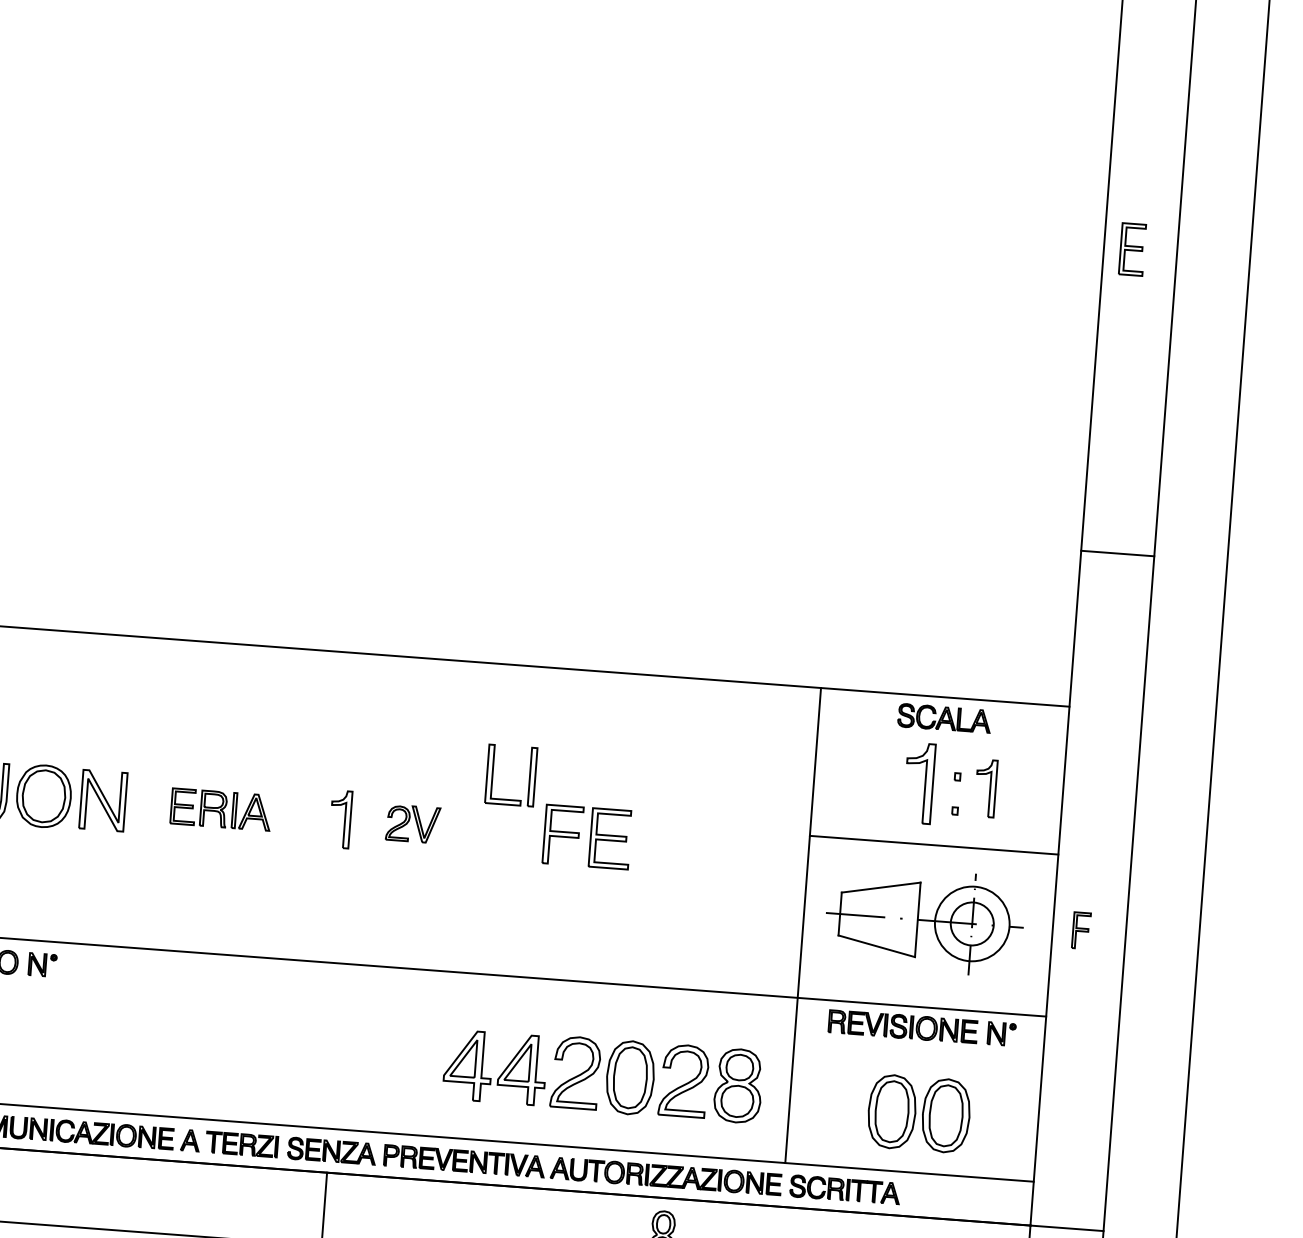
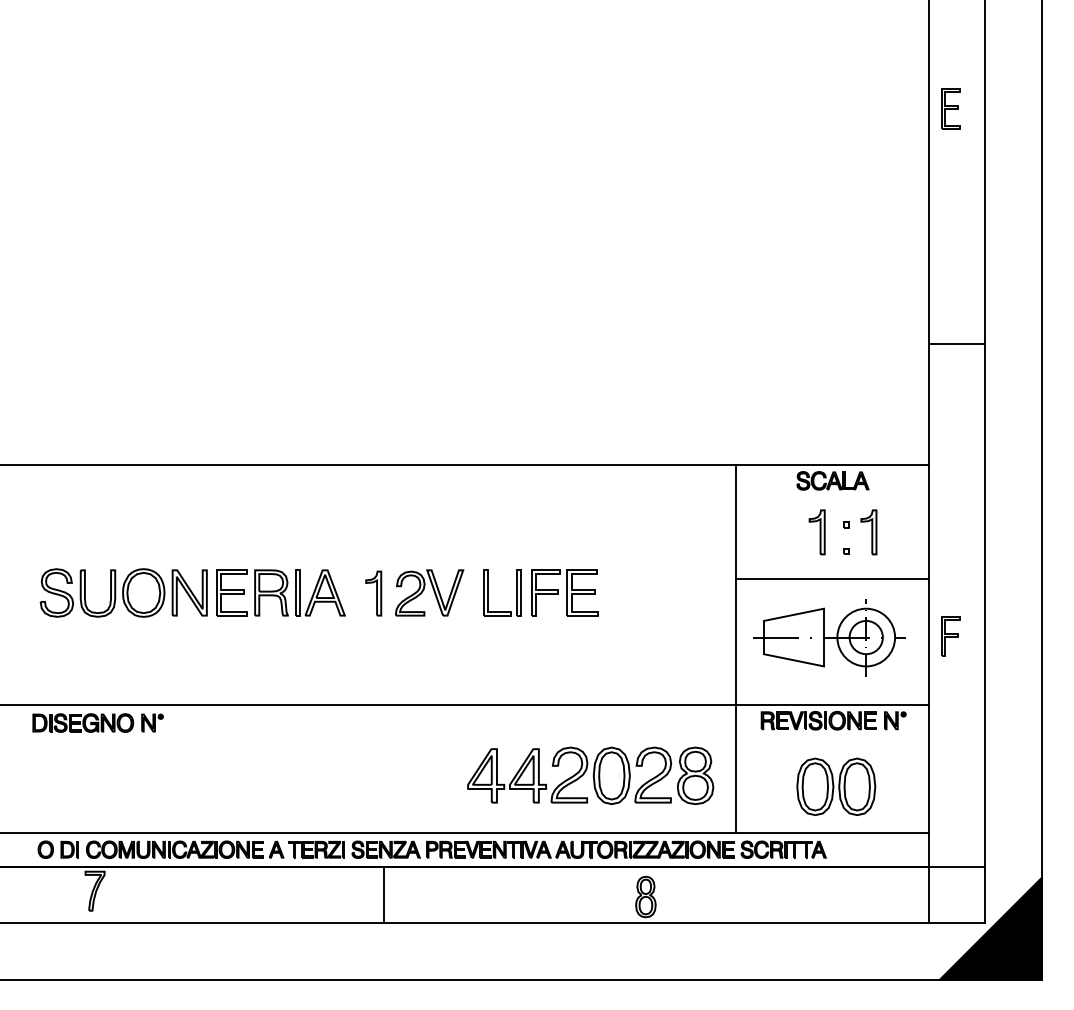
part: (493, 773) -> (488, 592), moved
part: (918, 783) -> (816, 532), size x0.71
part: (220, 808) -> (280, 592), size x1.67
part: (412, 823) -> (429, 592), size x1.67
part: (1081, 930) -> (950, 636), size x1.43

